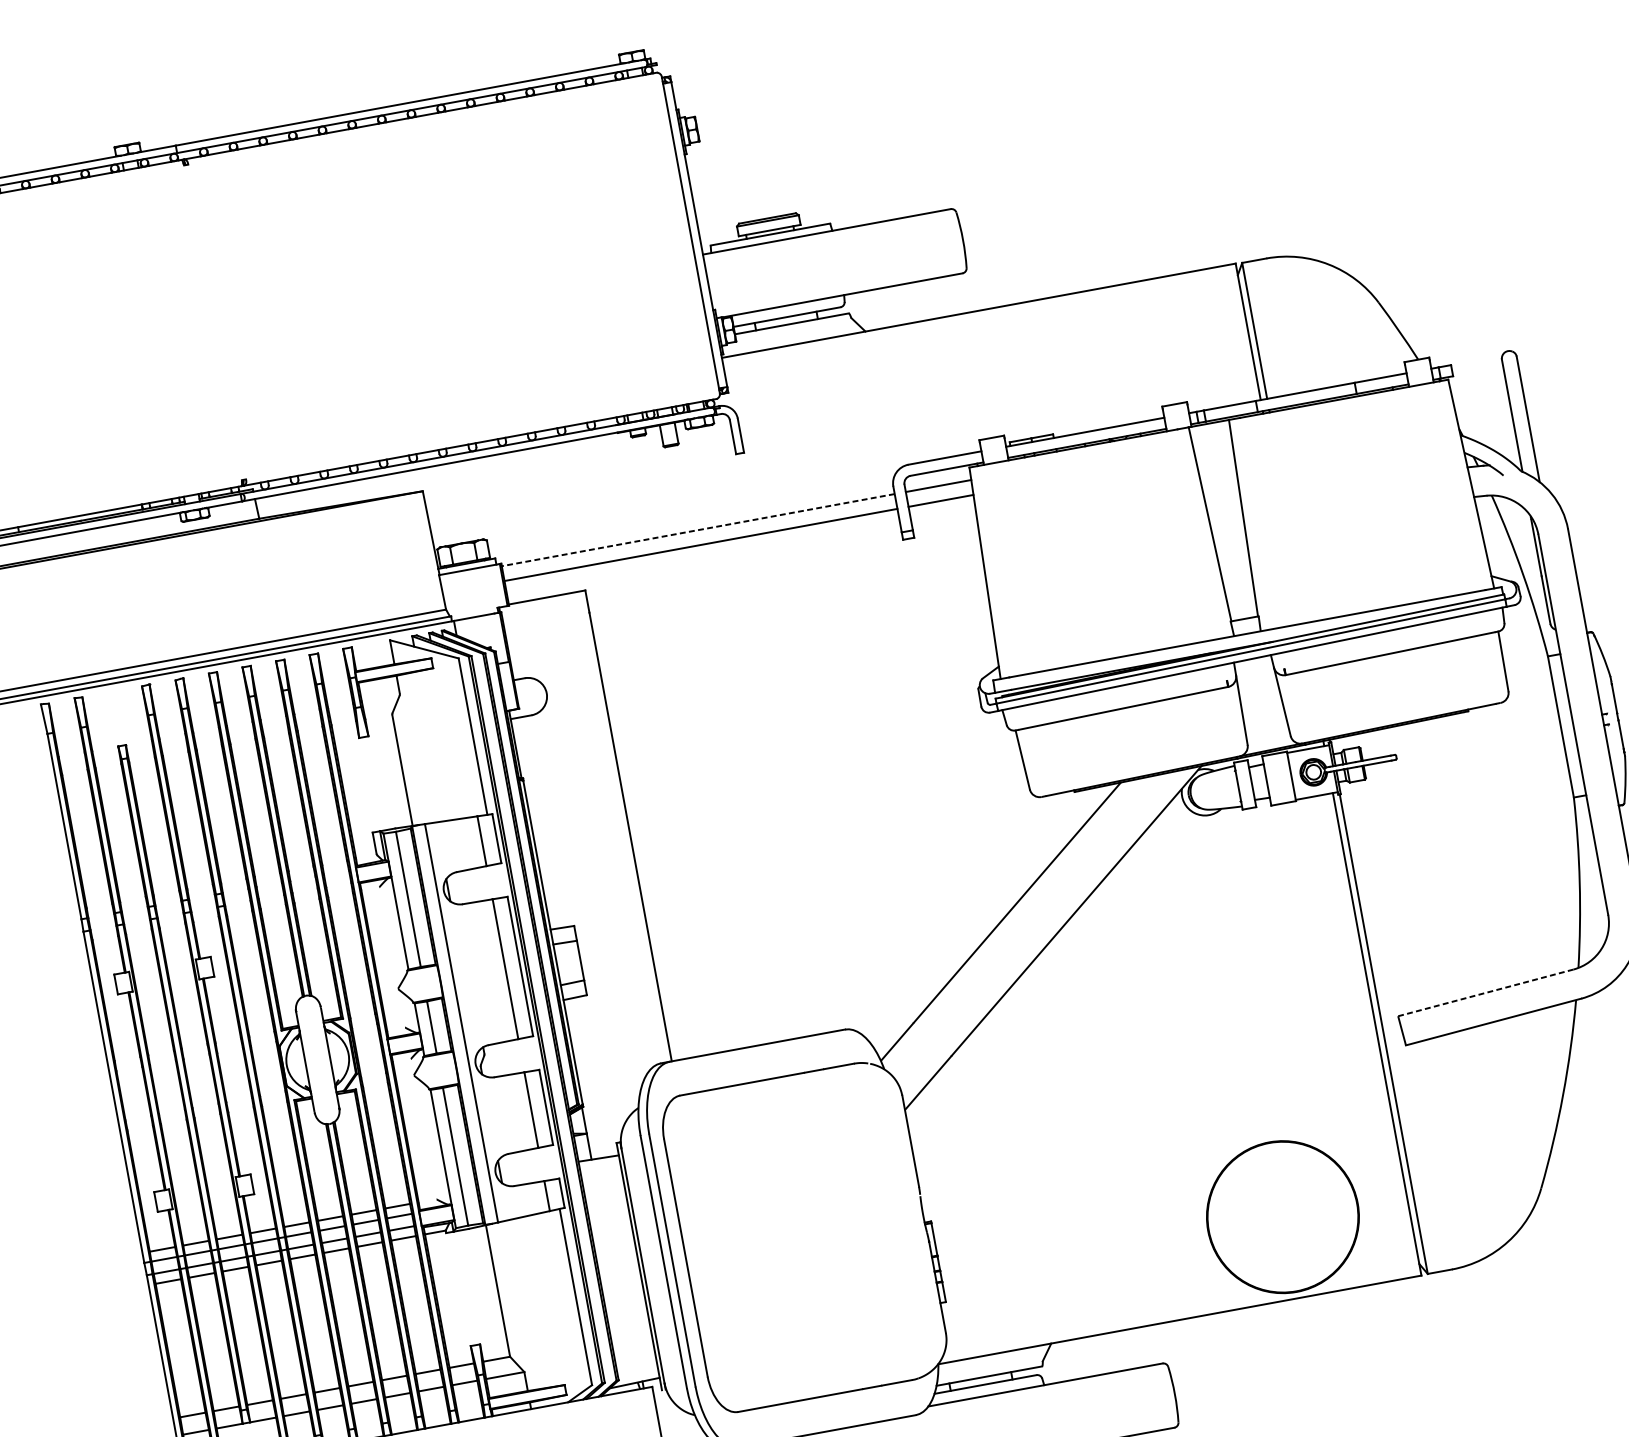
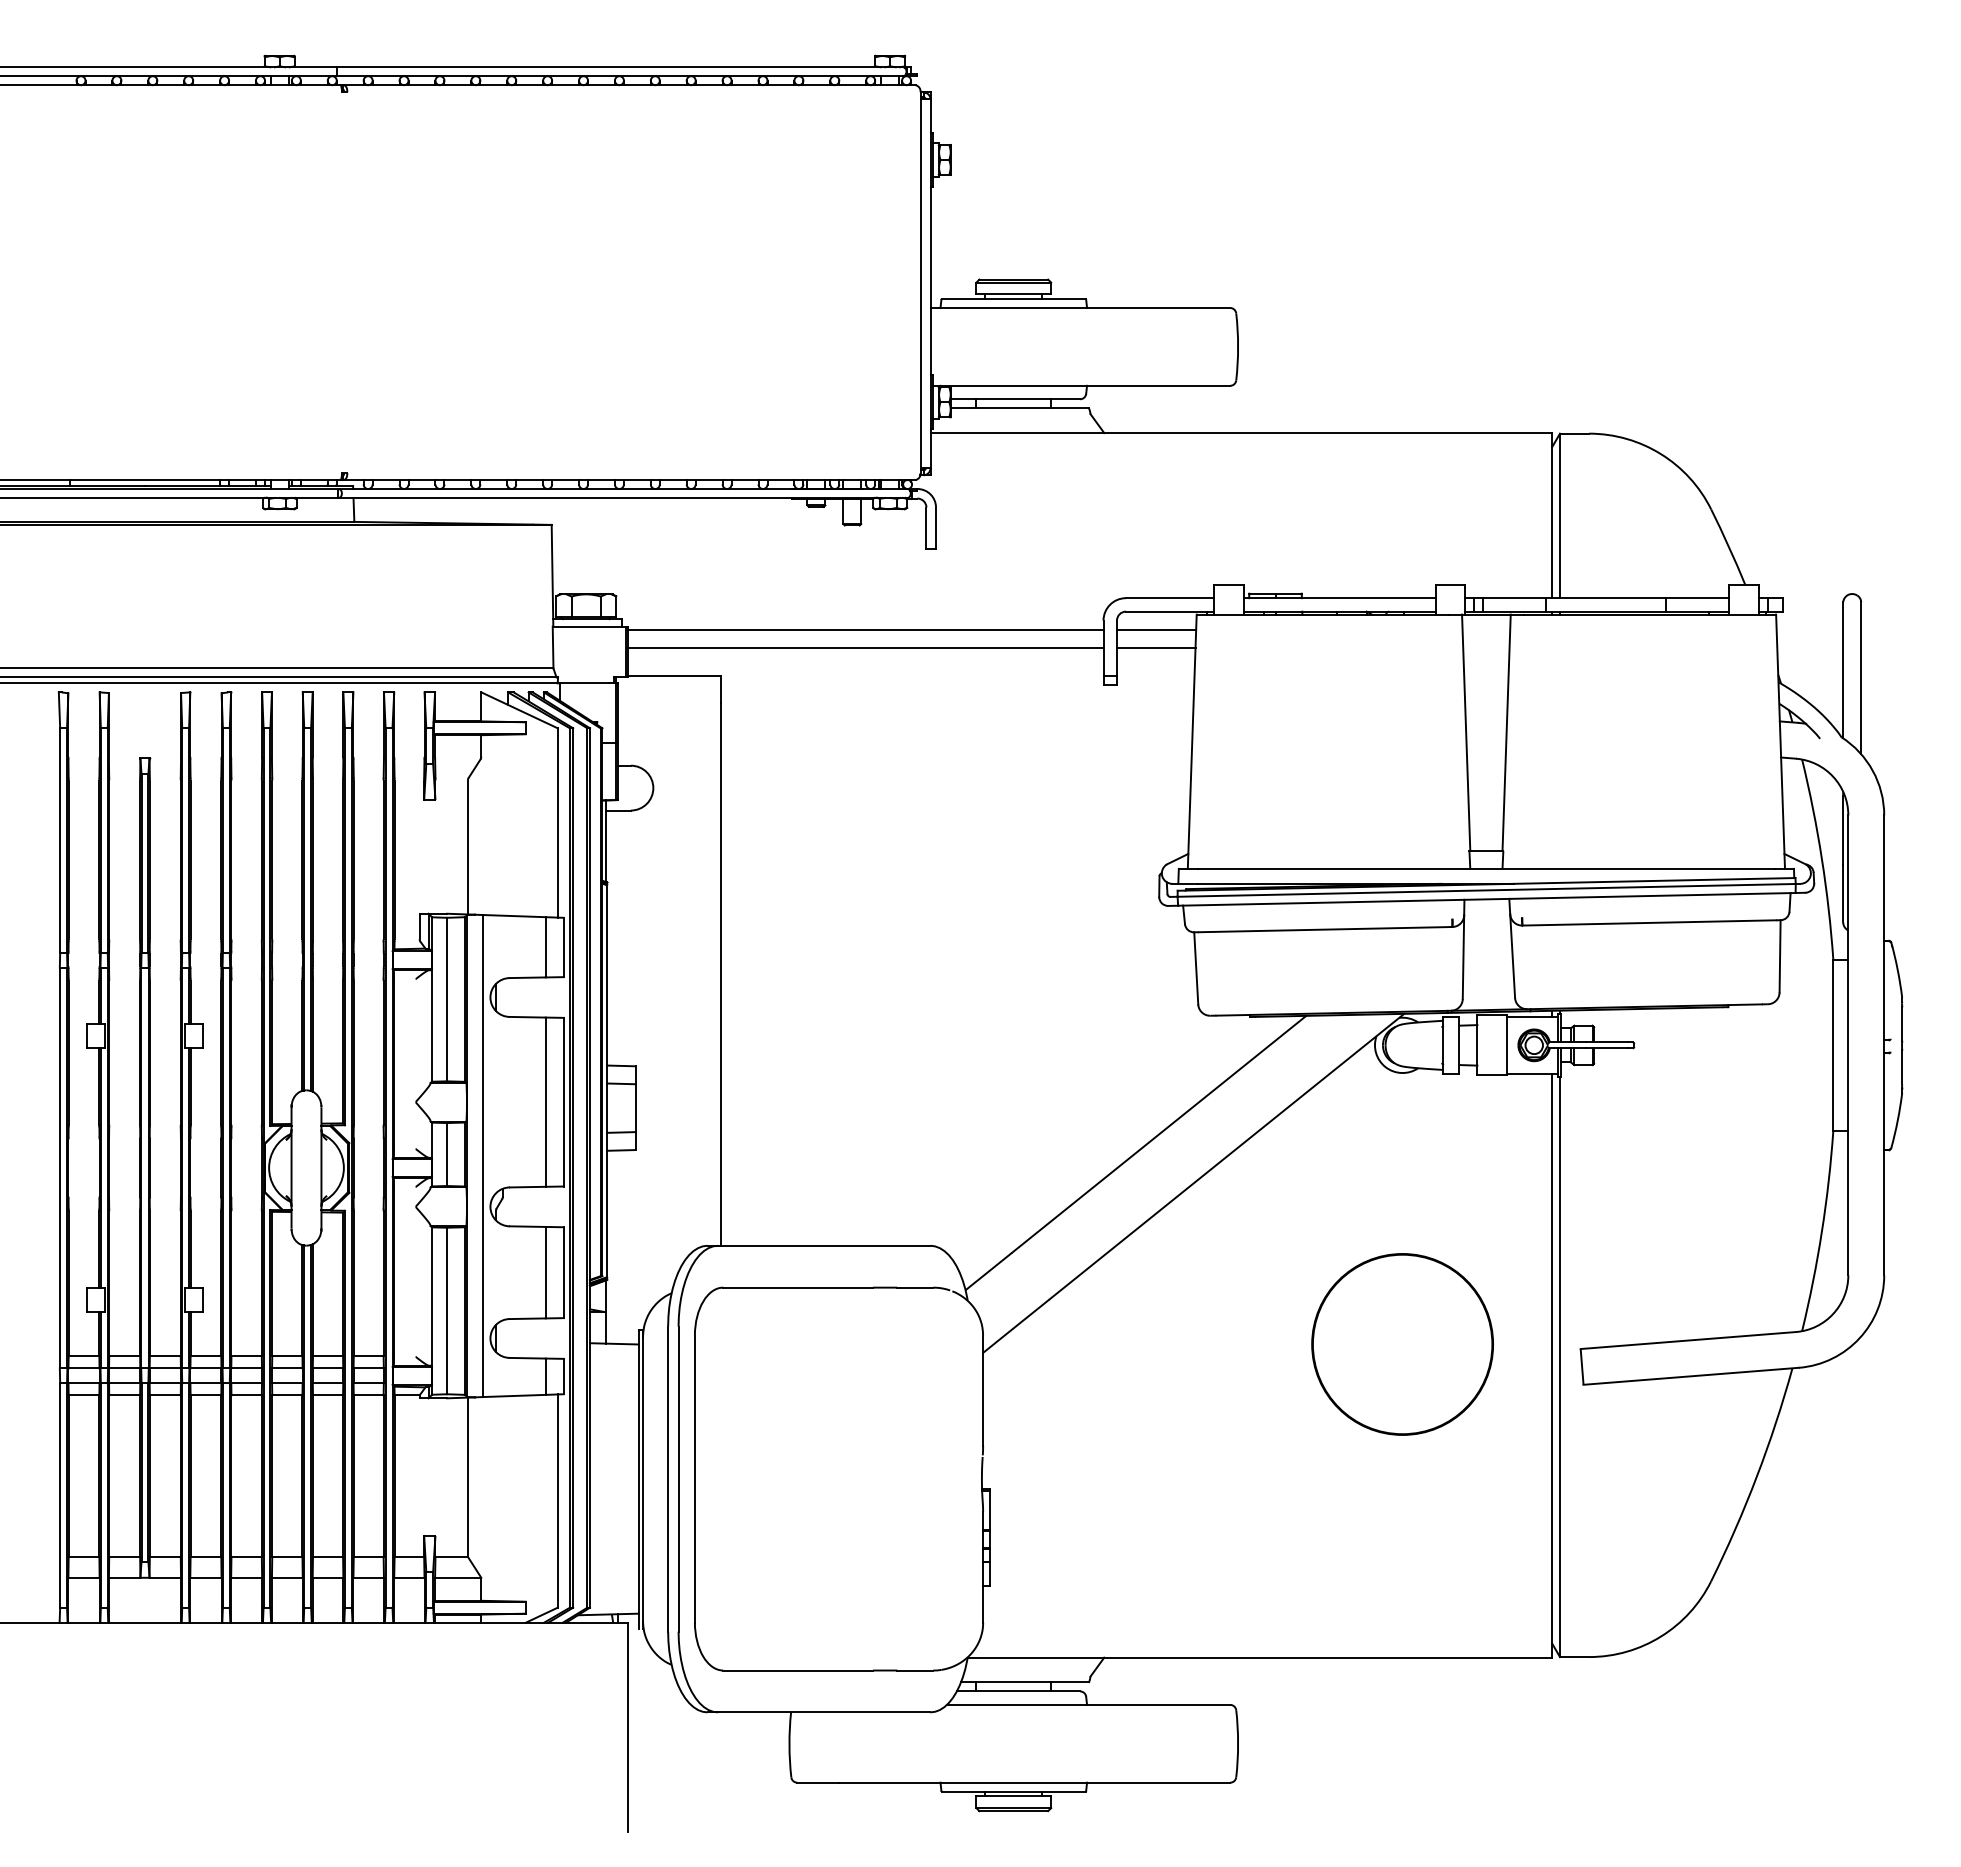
line: (698, 530) -> (865, 629), dashed -> solid
line: (1485, 992) -> (1688, 1340), dashed -> solid
circle: (1282, 1217) -> (1402, 1344), moved

